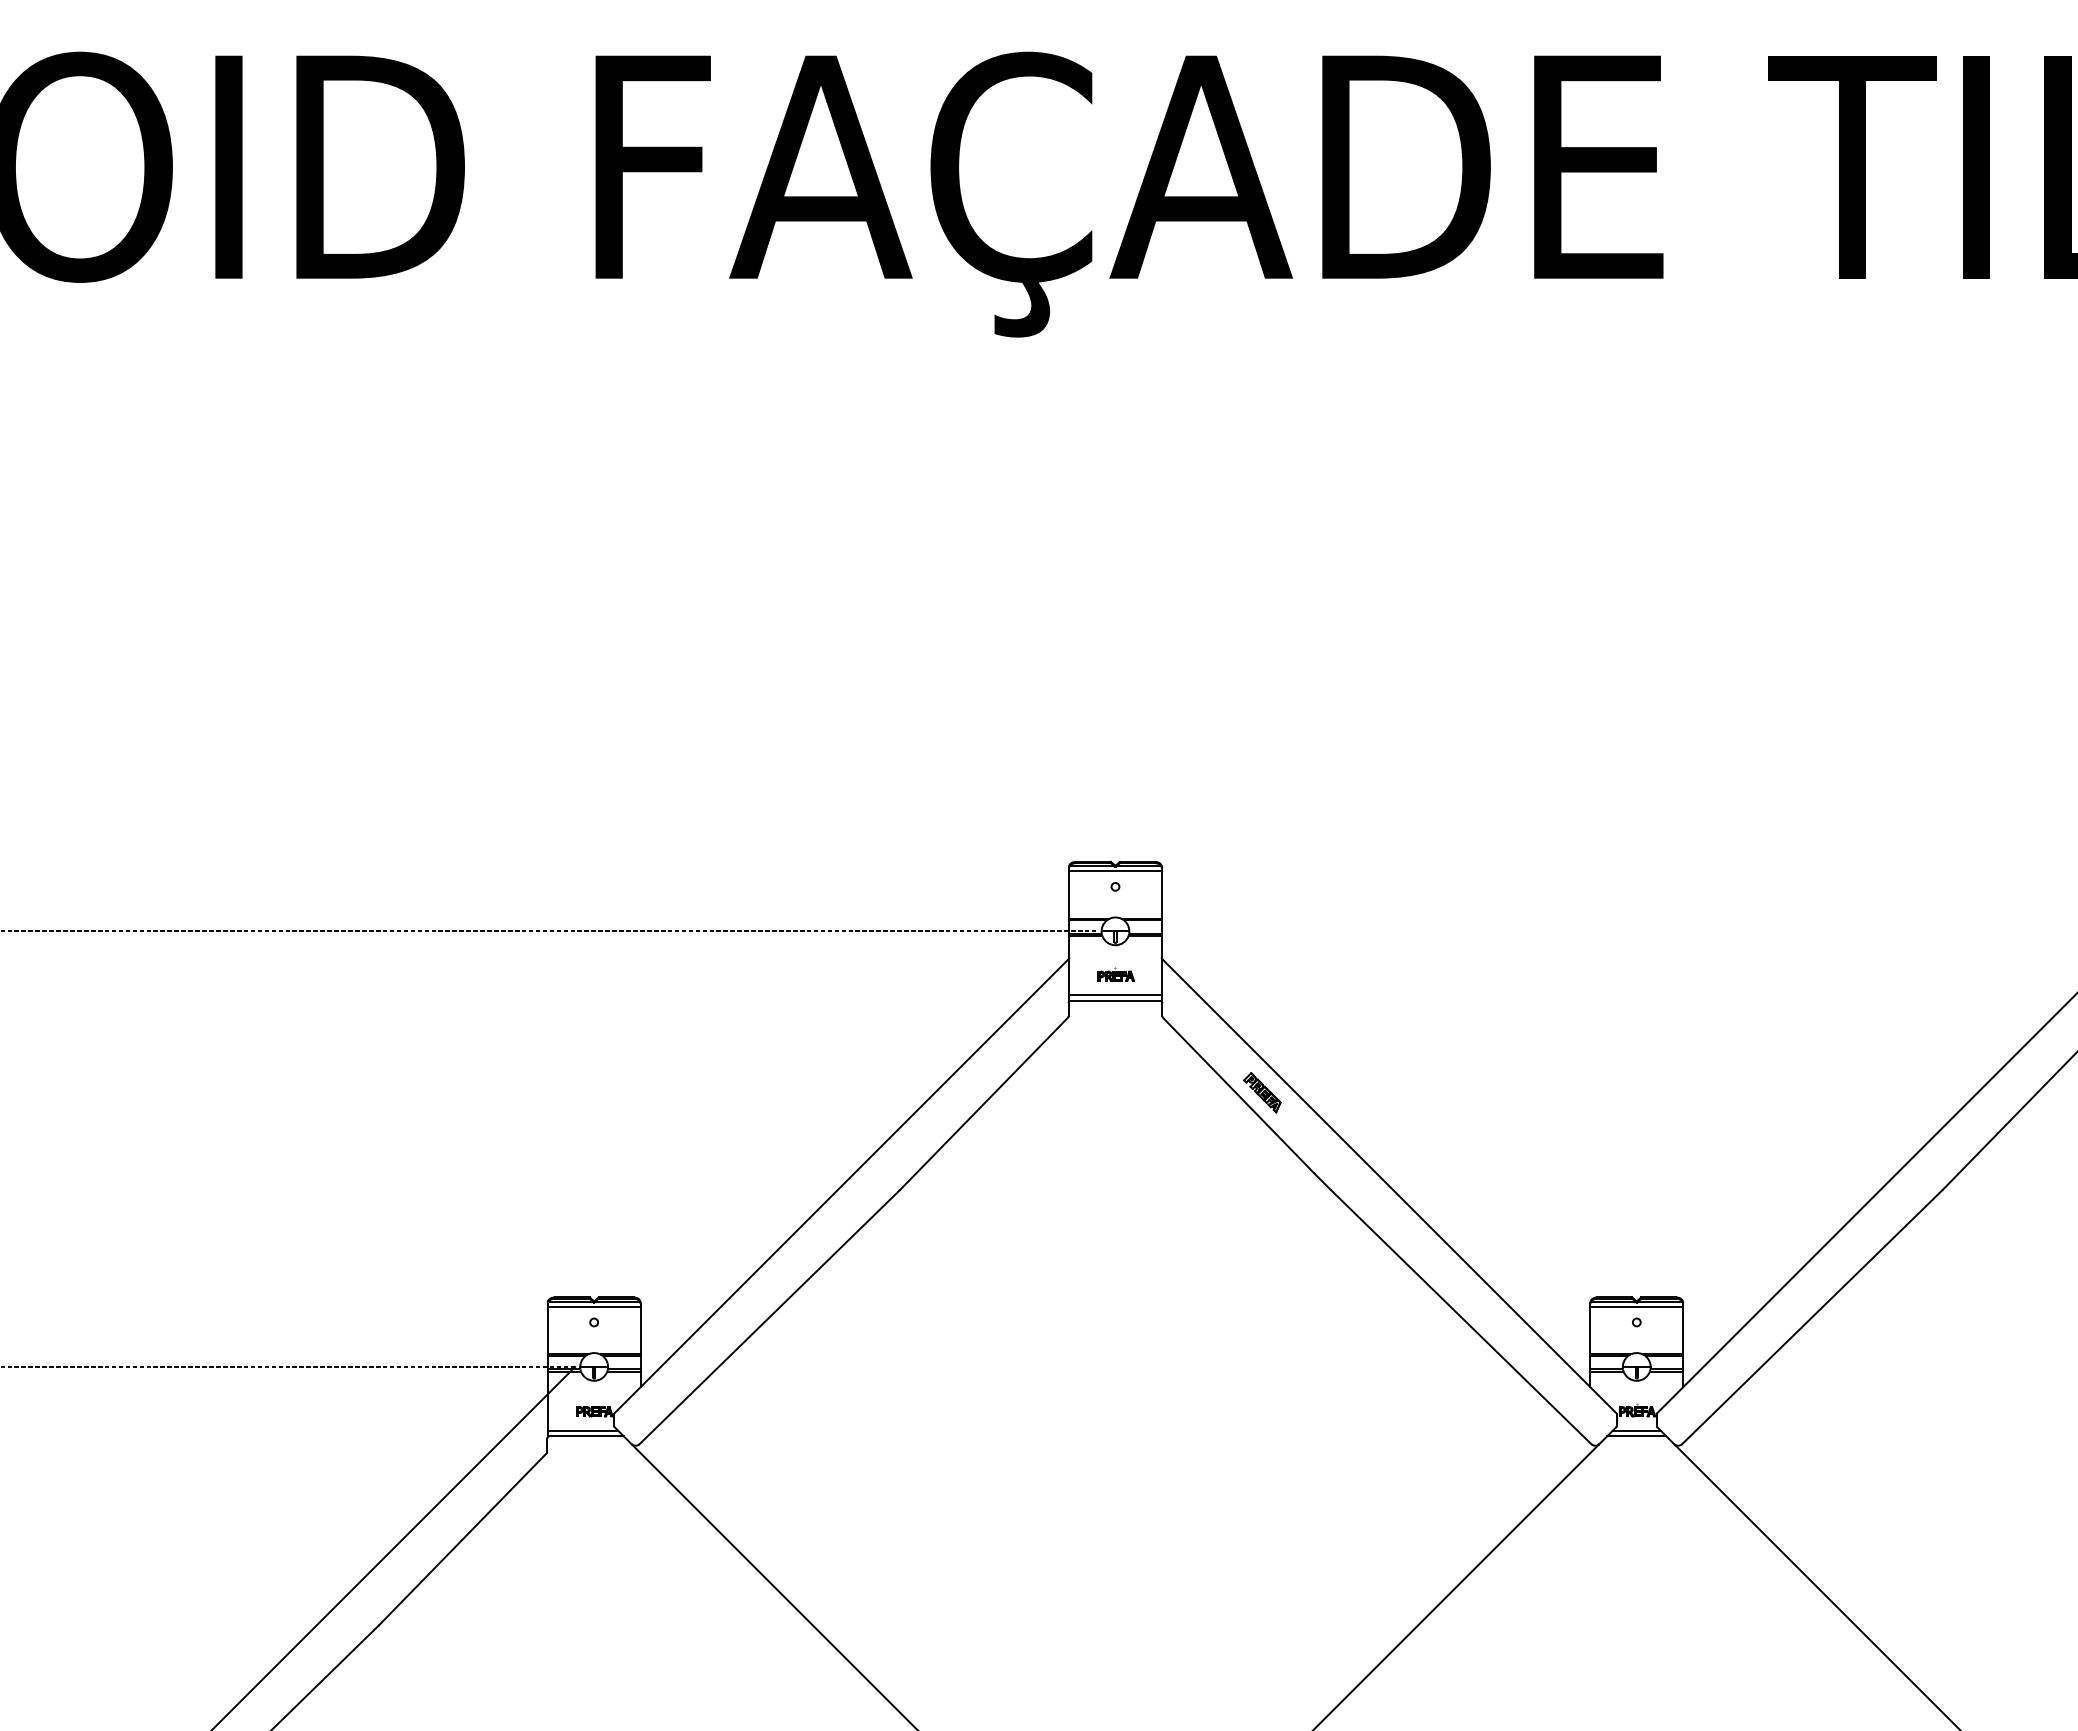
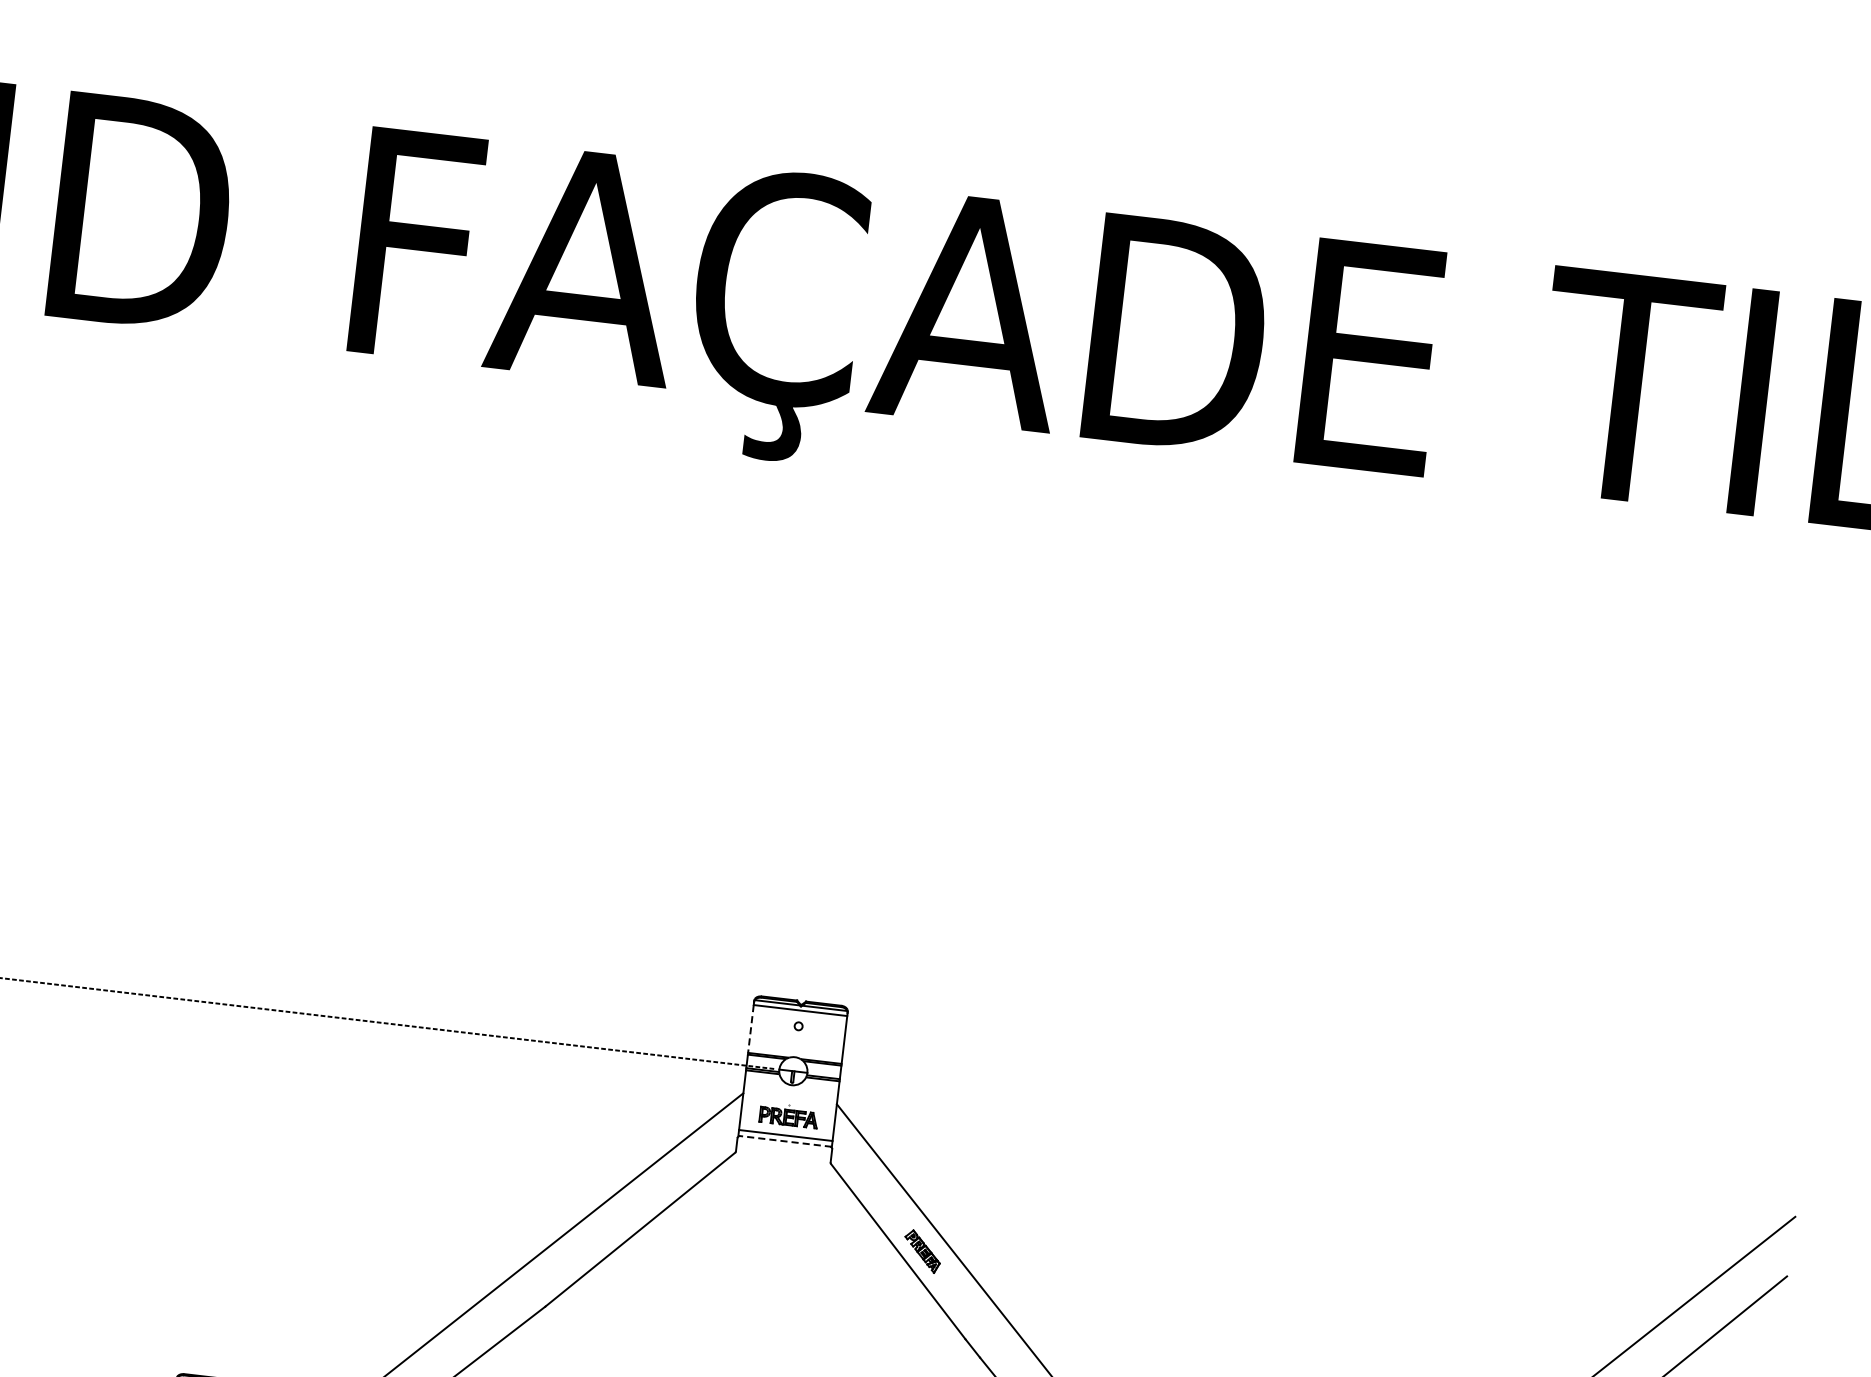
line: (1069, 894) -> (751, 1028), solid -> dashed
part: (1115, 974) -> (788, 1114), size x1.6
line: (1114, 1000) -> (784, 1140), solid -> dashed

